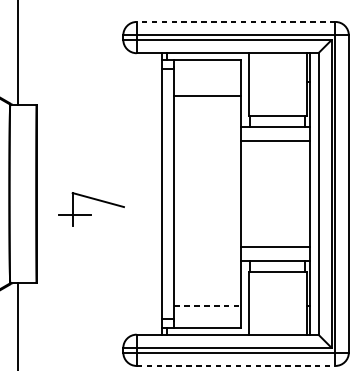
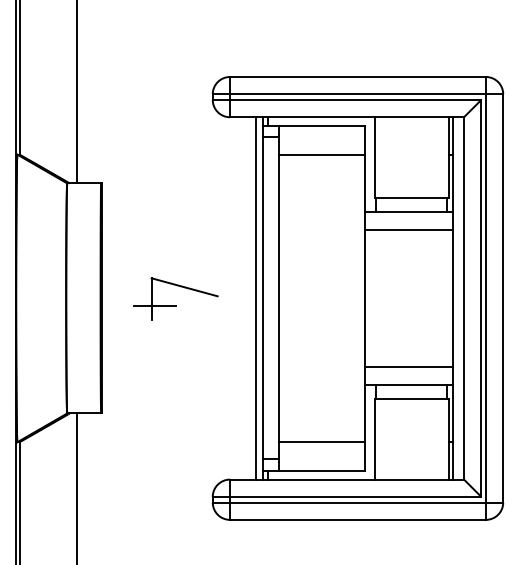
line: (235, 21) -> (357, 76), dashed -> solid
line: (207, 96) -> (321, 154), moved
line: (156, 194) -> (255, 298), added
part: (91, 214) -> (175, 305), moved
line: (208, 305) -> (322, 442), dashed -> solid
line: (235, 365) -> (357, 519), dashed -> solid

